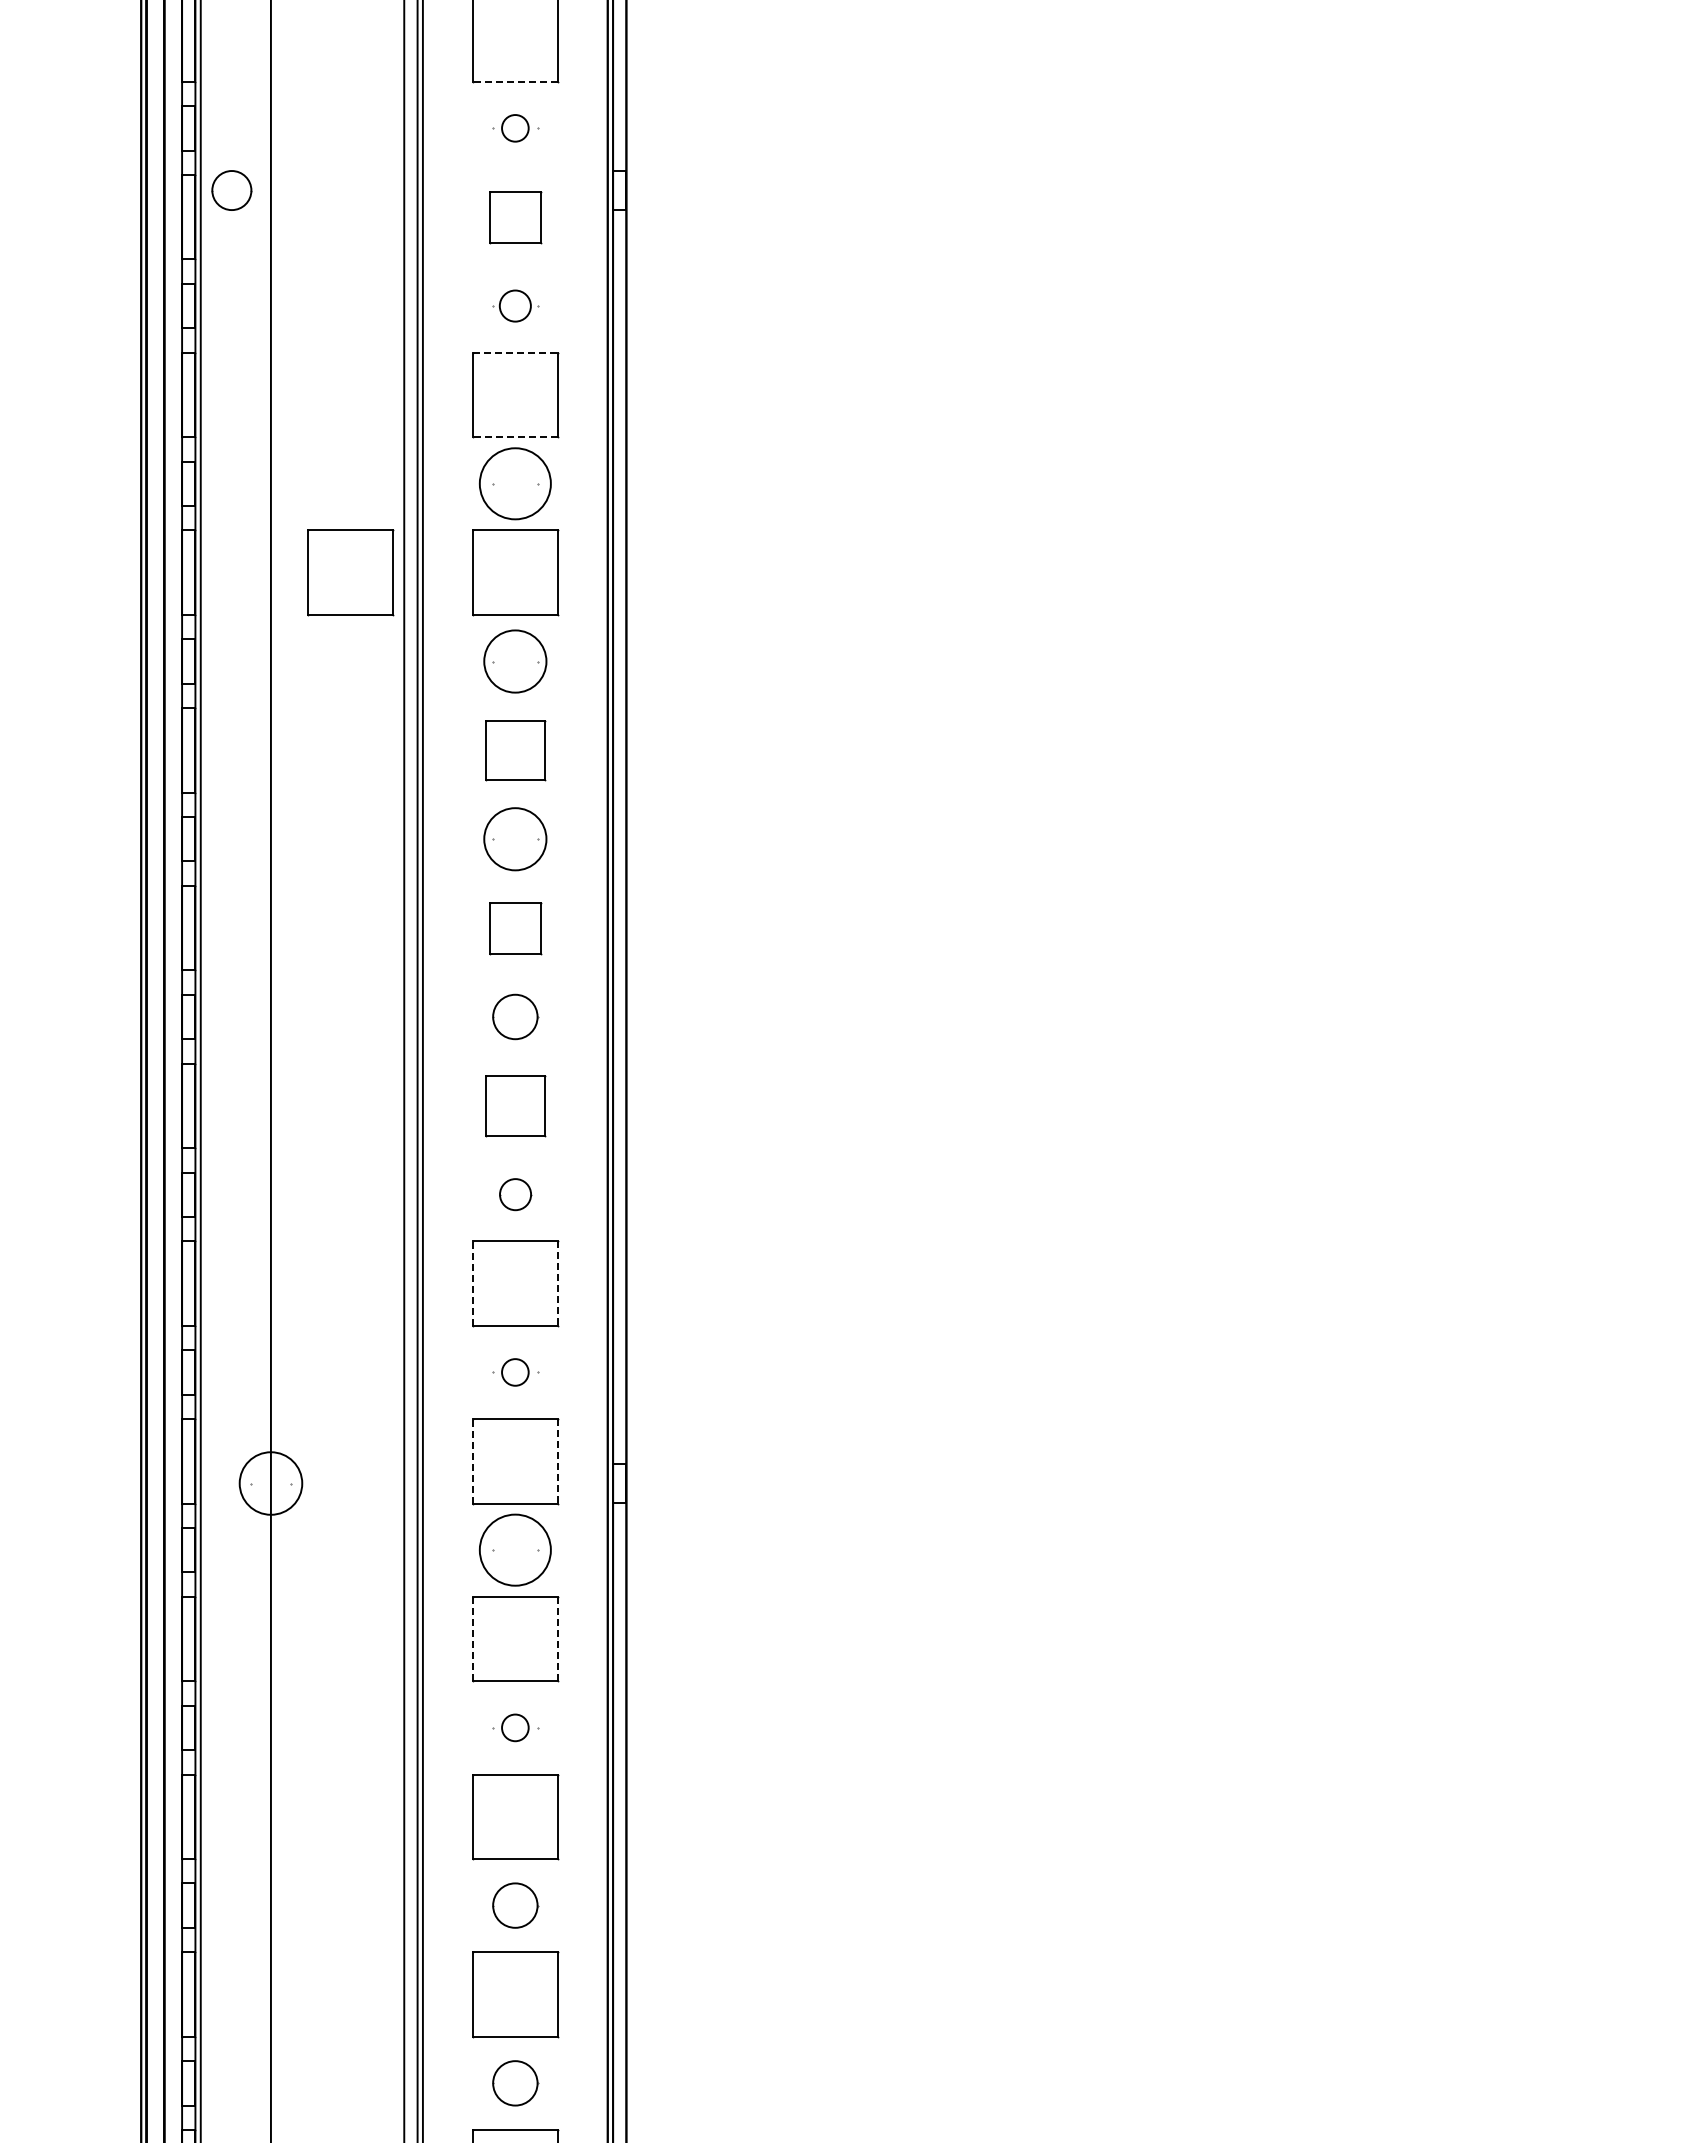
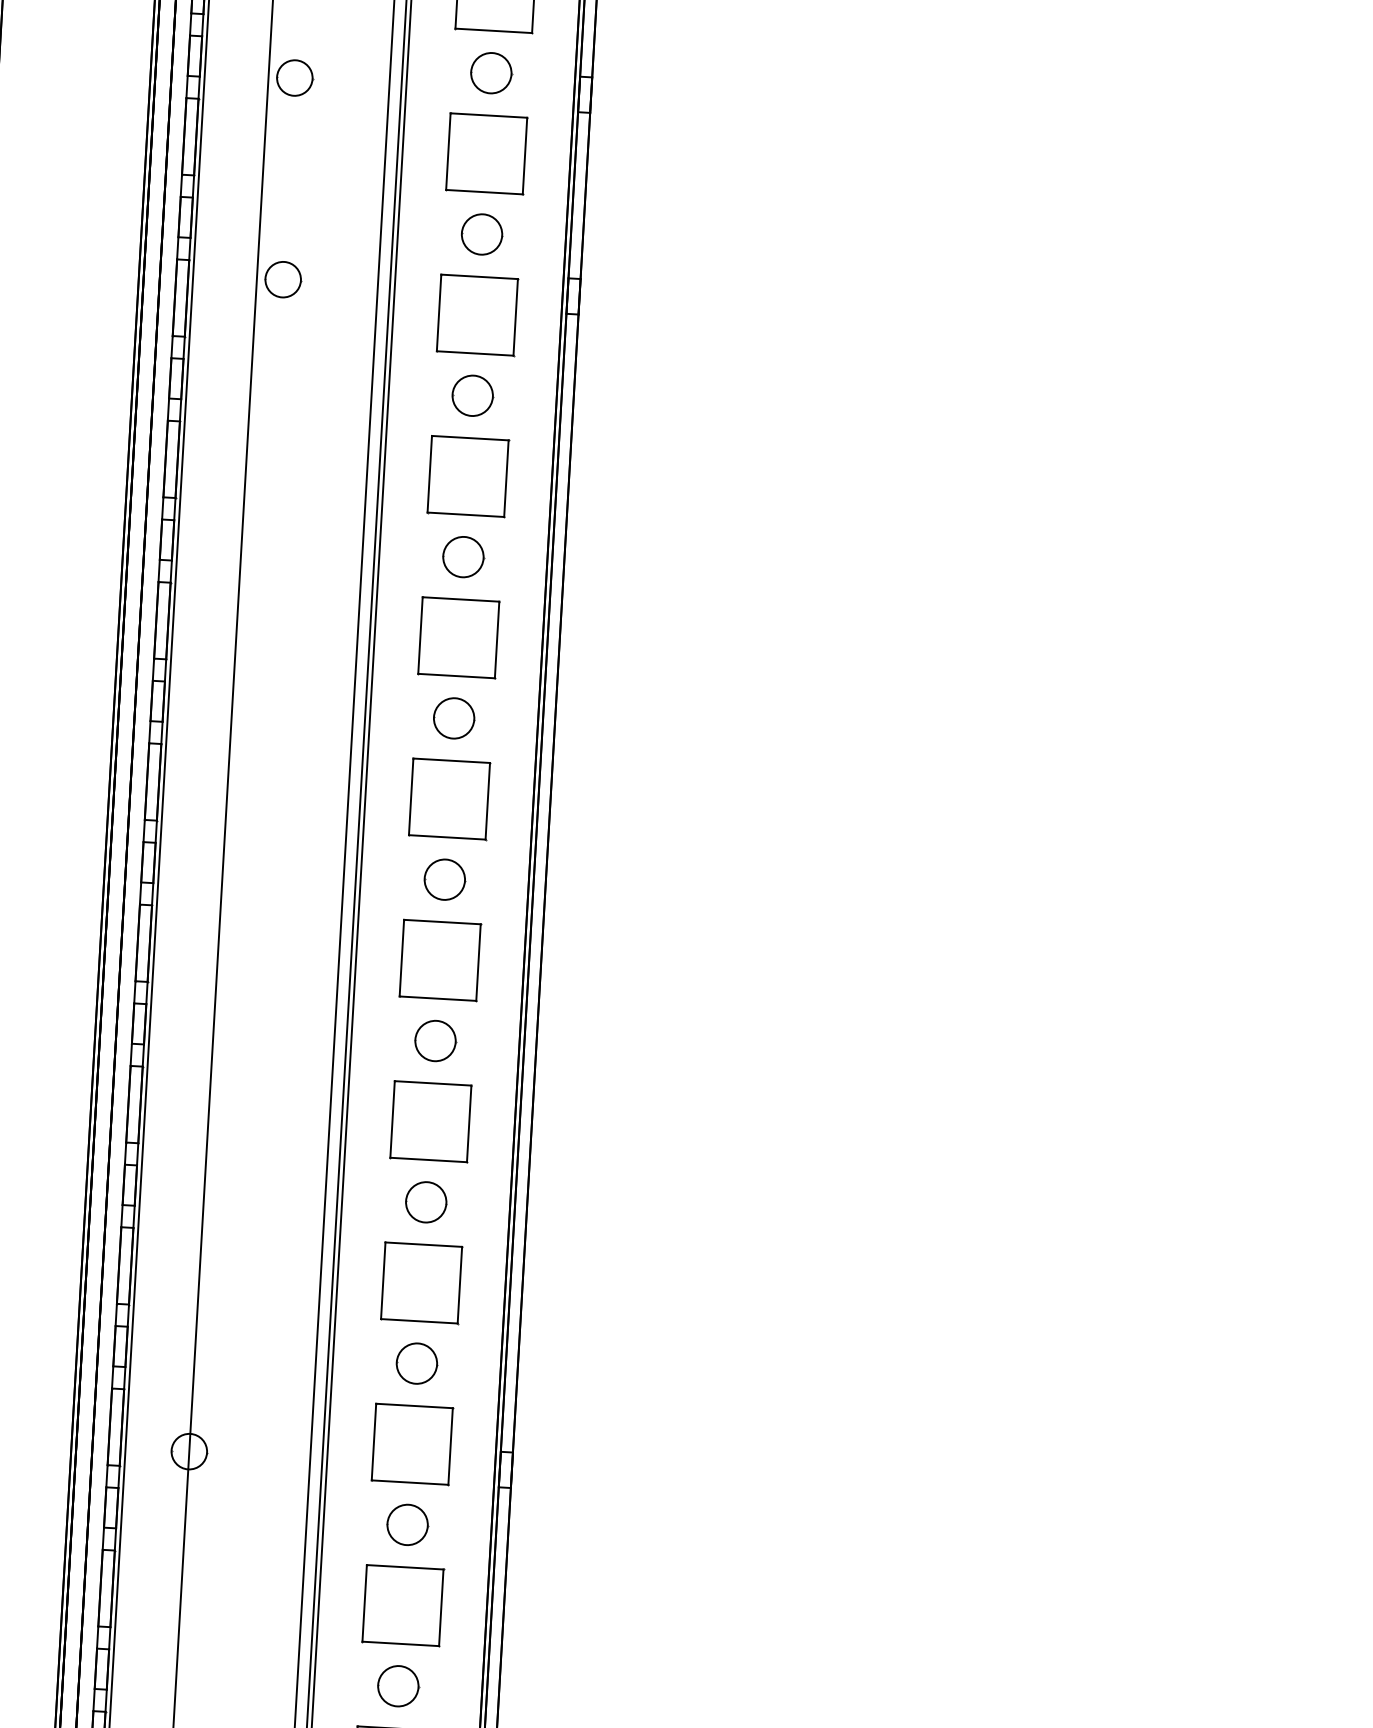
line: (514, 81) -> (483, 191), dashed -> solid
circle: (515, 128) -> (482, 234), size x1.67
circle: (231, 190) -> (282, 279), moved
part: (515, 217) -> (477, 315), size x1.67
circle: (515, 305) -> (472, 395), size x1.43
line: (515, 352) -> (470, 437), dashed -> solid
line: (514, 437) -> (465, 515), dashed -> solid
circle: (515, 483) -> (463, 556), size x0.62
part: (350, 572) -> (309, 628), removed
circle: (515, 661) -> (454, 718), size x0.71
part: (515, 750) -> (449, 799), size x1.43
circle: (515, 839) -> (444, 879), size x0.71
part: (515, 928) -> (440, 960), size x1.67
part: (515, 1106) -> (430, 1122), size x1.43
part: (515, 1194) -> (426, 1202), size x1.43
line: (473, 1283) -> (383, 1280), dashed -> solid
line: (557, 1284) -> (459, 1286), dashed -> solid
circle: (515, 1372) -> (417, 1363), size x1.67
line: (473, 1460) -> (374, 1441), dashed -> solid
line: (557, 1461) -> (450, 1446), dashed -> solid
circle: (270, 1483) -> (188, 1451), size x0.62
circle: (515, 1549) -> (407, 1524), size x0.62
line: (473, 1638) -> (365, 1602), dashed -> solid
line: (557, 1639) -> (441, 1608), dashed -> solid
circle: (515, 1727) -> (398, 1685), size x1.67

